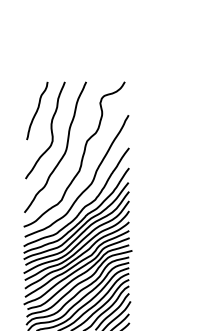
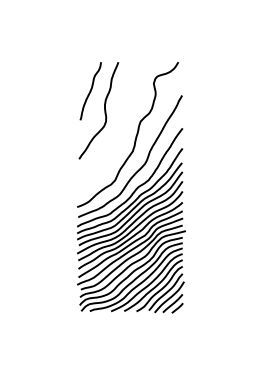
curve: (65, 150) -> (118, 130), removed

